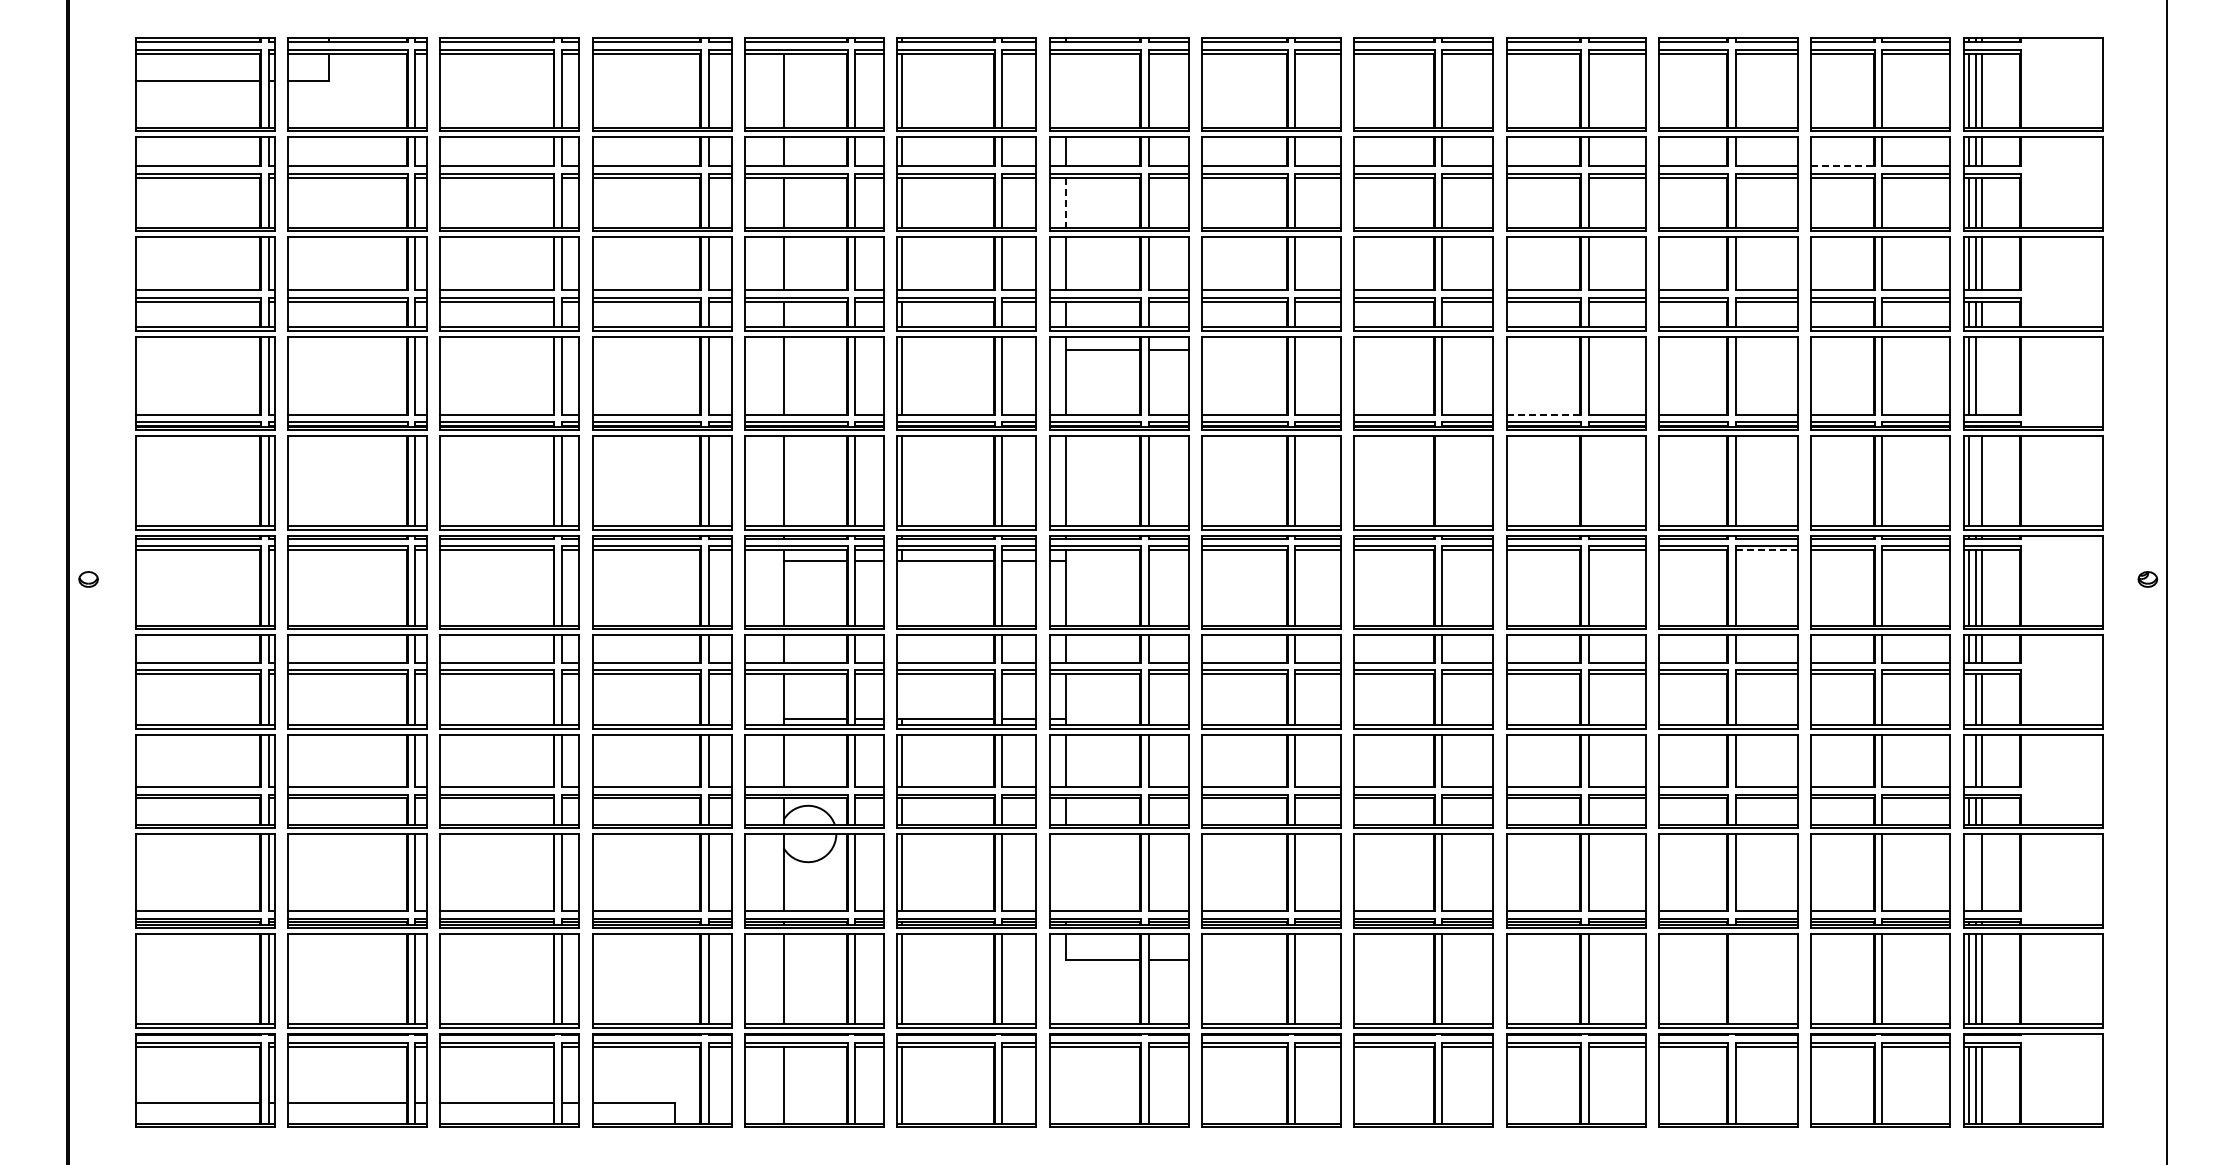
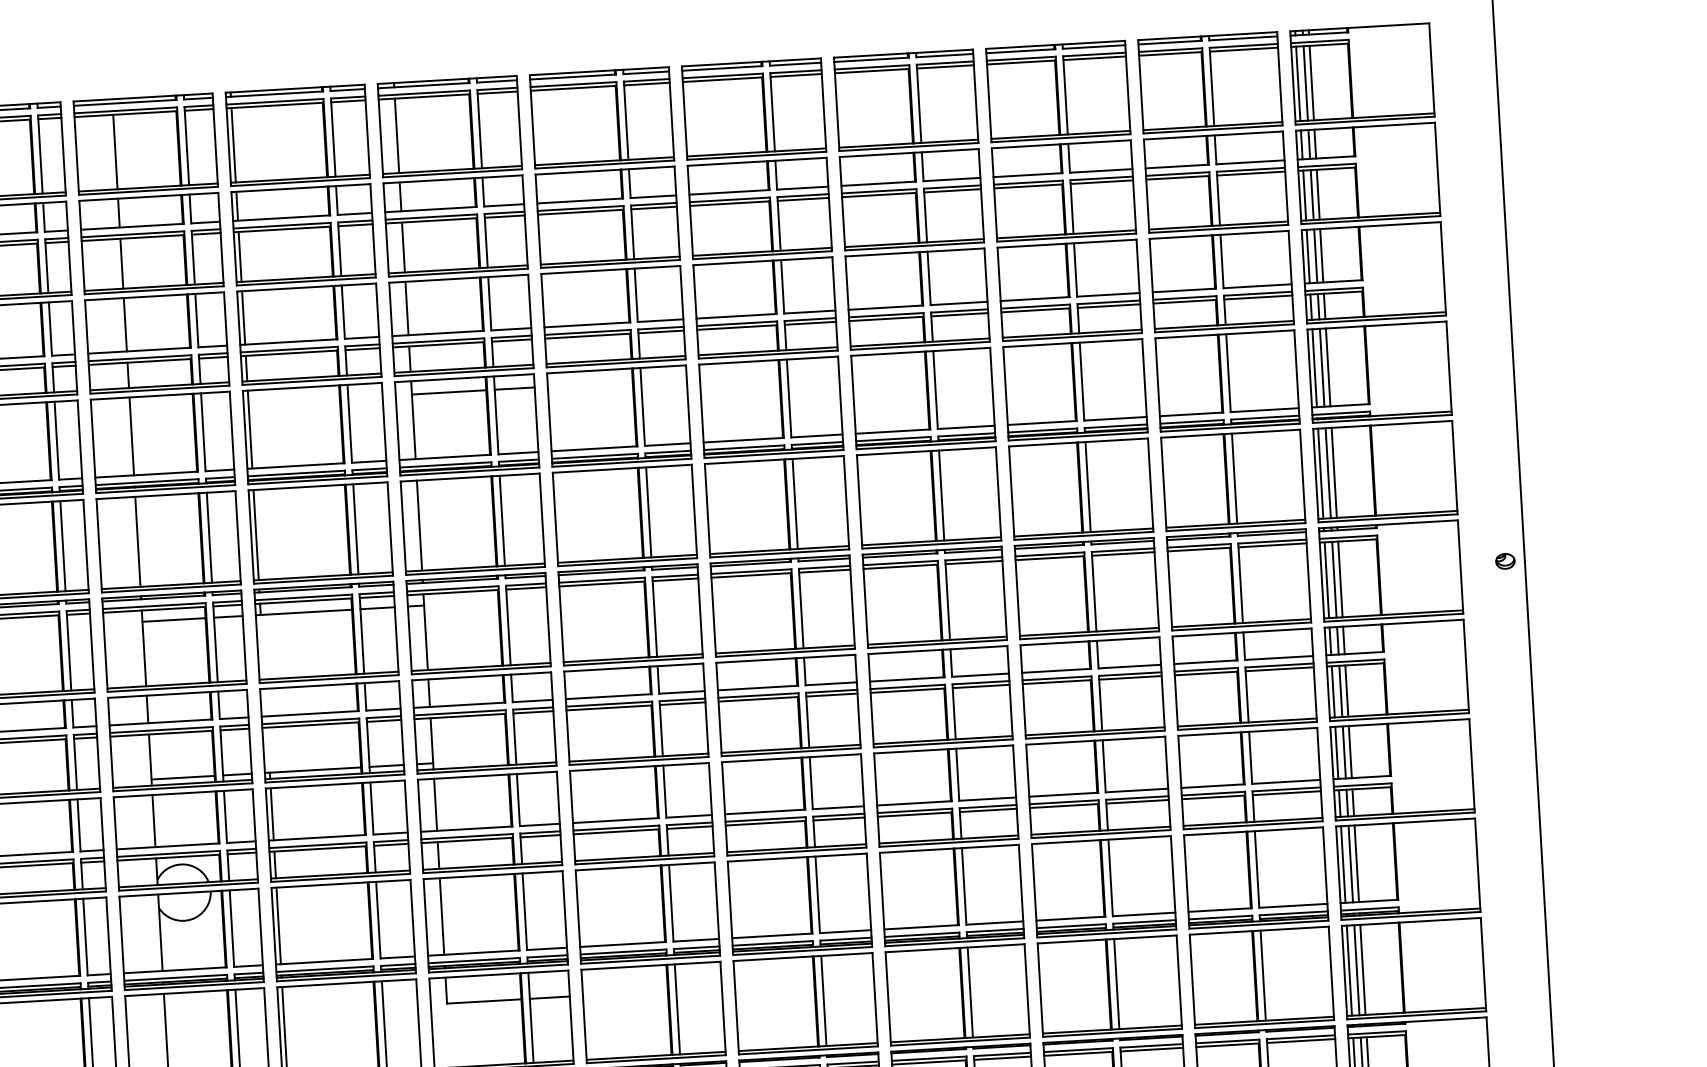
line: (1065, 90) -> (396, 135), added
line: (1842, 166) -> (1176, 166), dashed -> solid
line: (1065, 202) -> (403, 247), dashed -> solid
line: (1982, 375) -> (1328, 367), added
line: (1544, 414) -> (893, 431), dashed -> solid
line: (1442, 481) -> (795, 504), added
line: (1588, 481) -> (941, 495), added
line: (1976, 481) -> (1328, 473), added
line: (1766, 550) -> (1123, 554), dashed -> solid
line: (1968, 699) -> (1333, 691), added
line: (1968, 760) -> (1336, 752), added
line: (1065, 872) -> (441, 916), added
line: (1968, 872) -> (1343, 864), added
line: (1976, 872) -> (1351, 863), added
line: (1735, 978) -> (1116, 983), added

